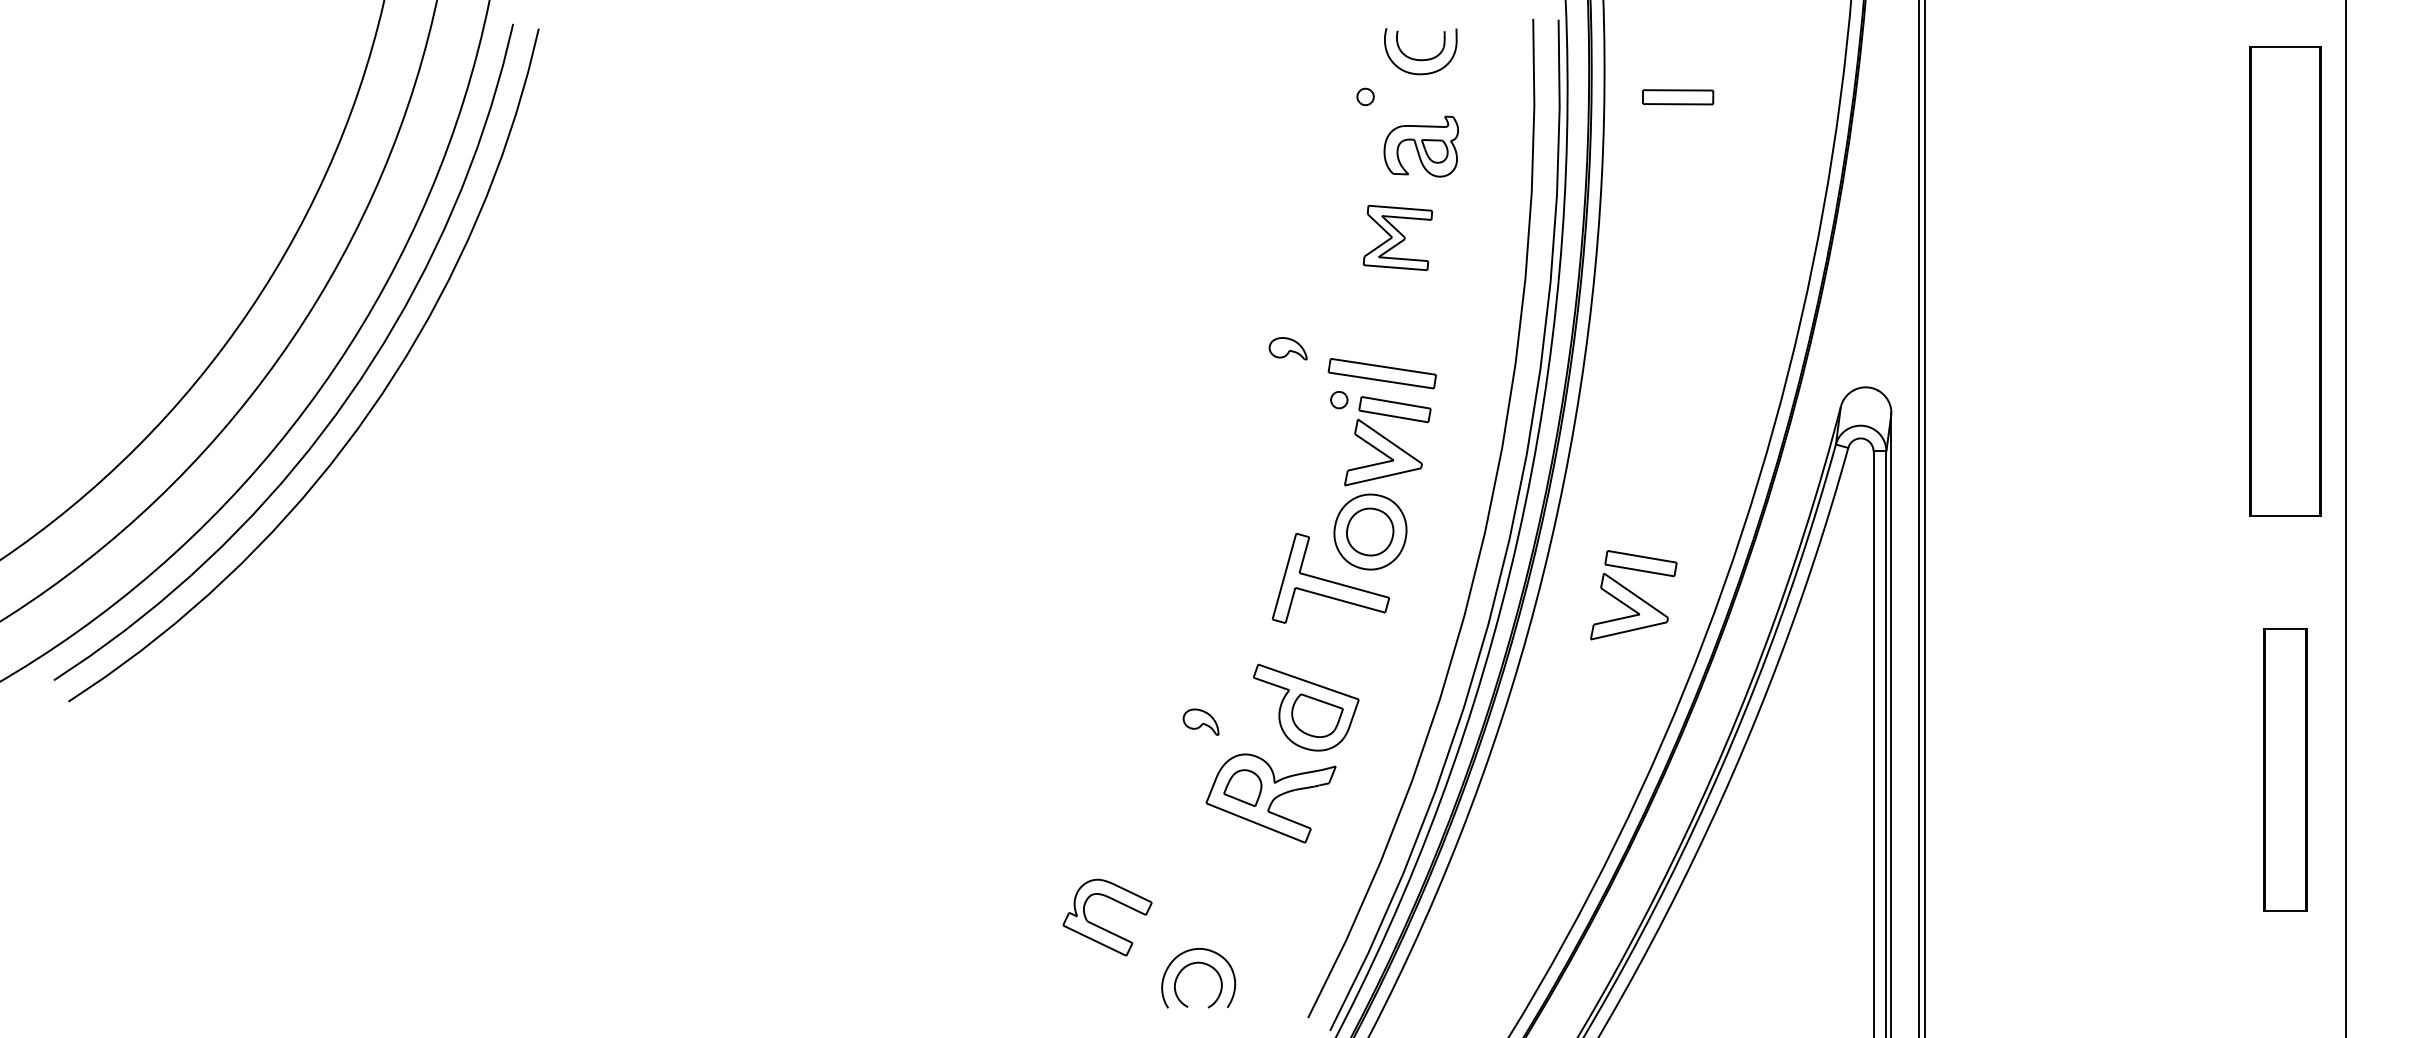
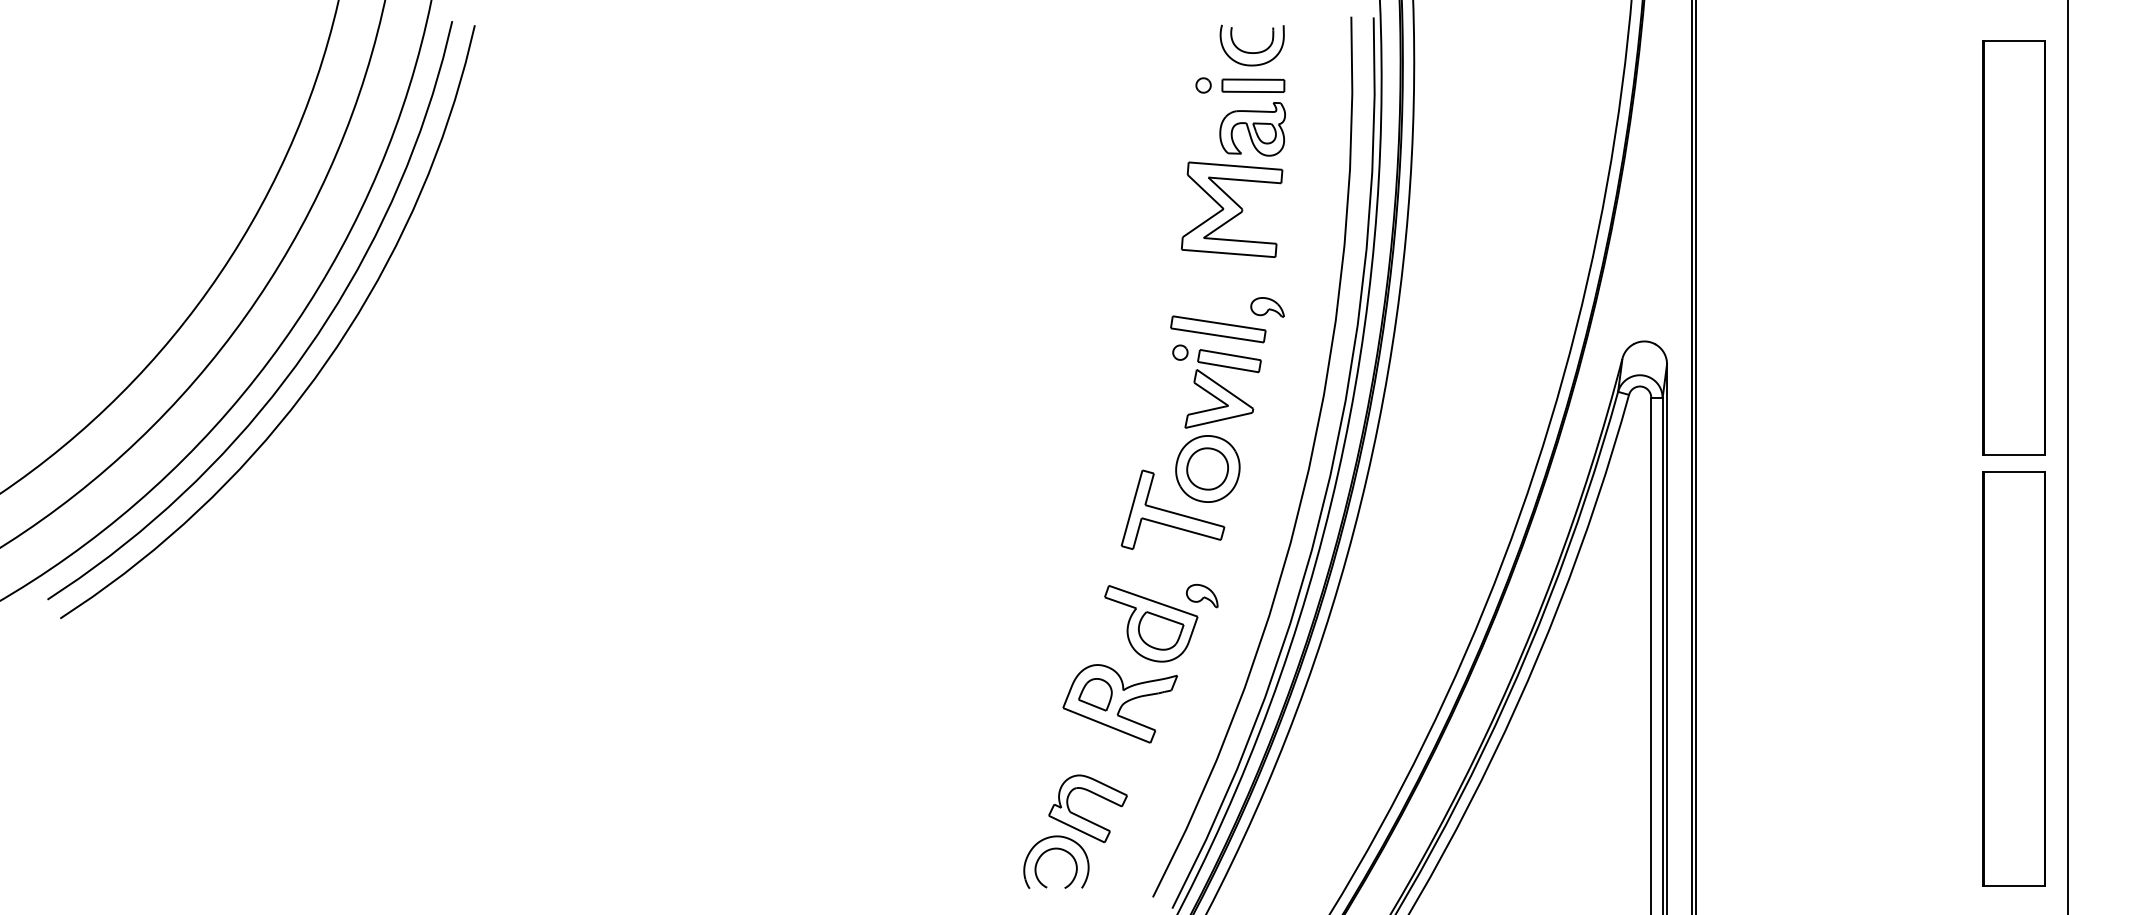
part: (1678, 97) -> (1253, 85), moved
part: (1397, 237) -> (1231, 209), size x1.67
part: (1287, 348) -> (1266, 307), moved
part: (1633, 595) -> (1439, 524), removed
part: (1200, 721) -> (1201, 595), moved
part: (2285, 769) -> (2014, 678), size x1.67
part: (1102, 927) -> (1083, 817), moved

